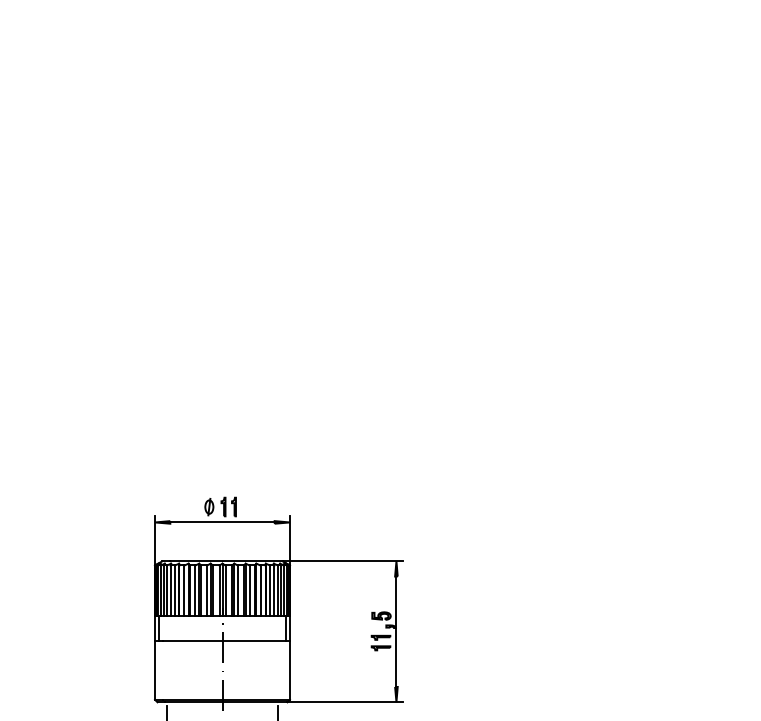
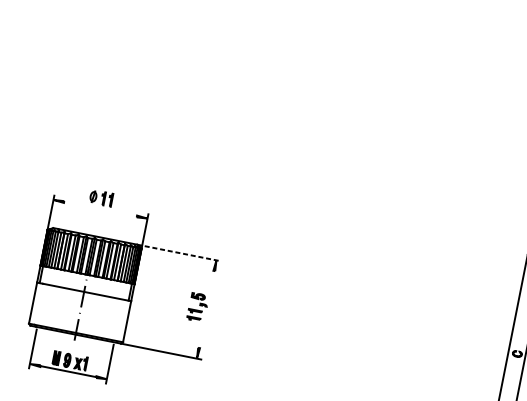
line: (222, 522) -> (100, 209), removed
line: (342, 561) -> (178, 253), solid -> dashed
line: (396, 631) -> (206, 309), removed

